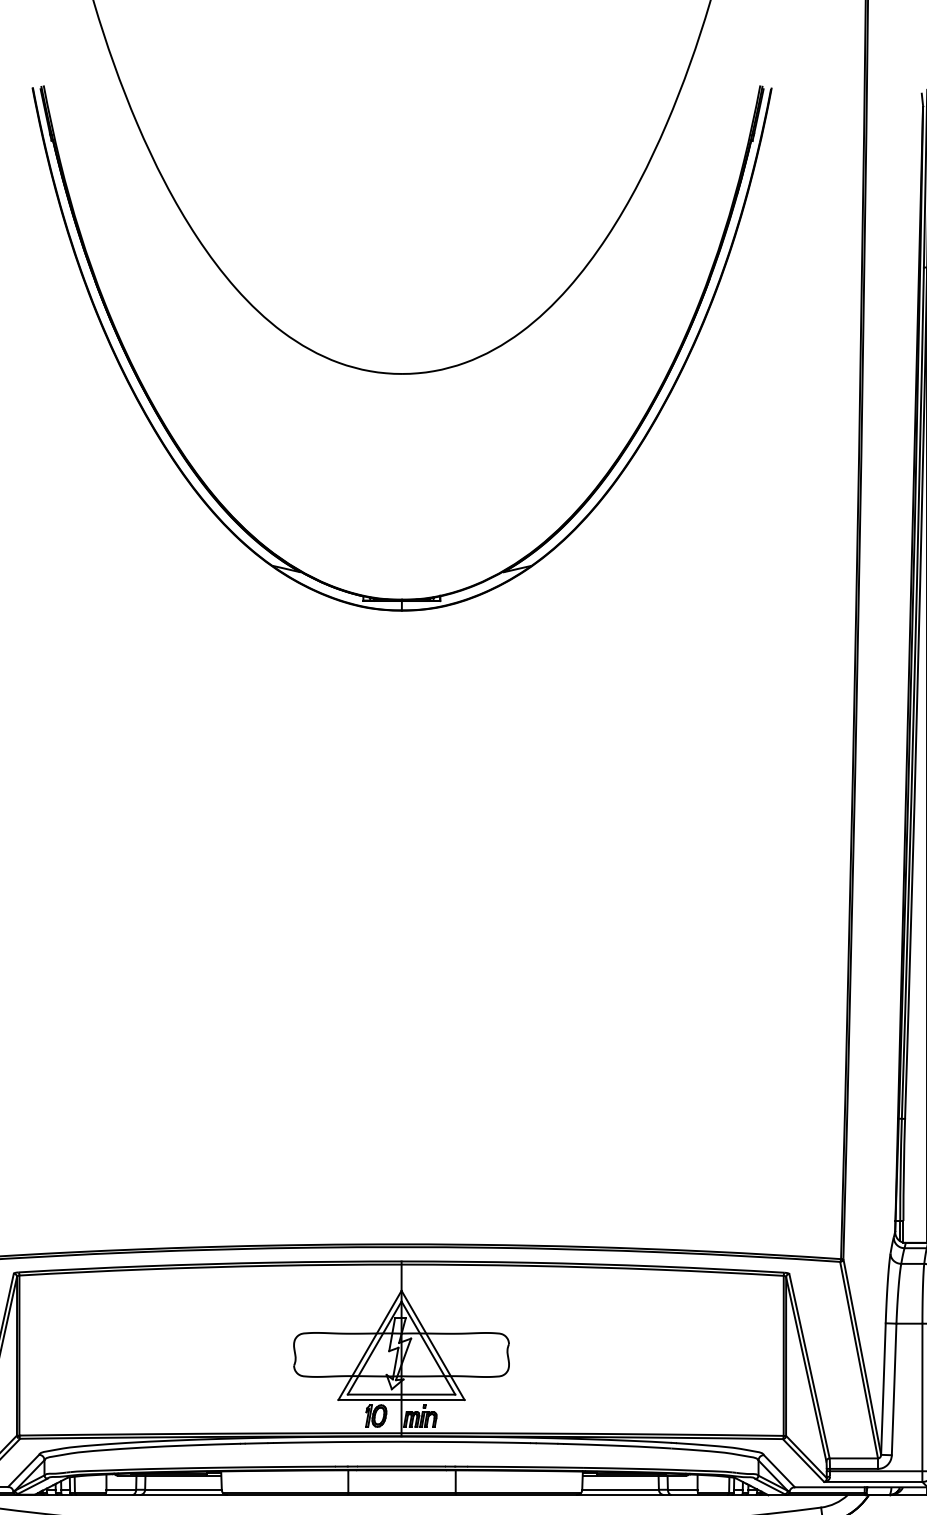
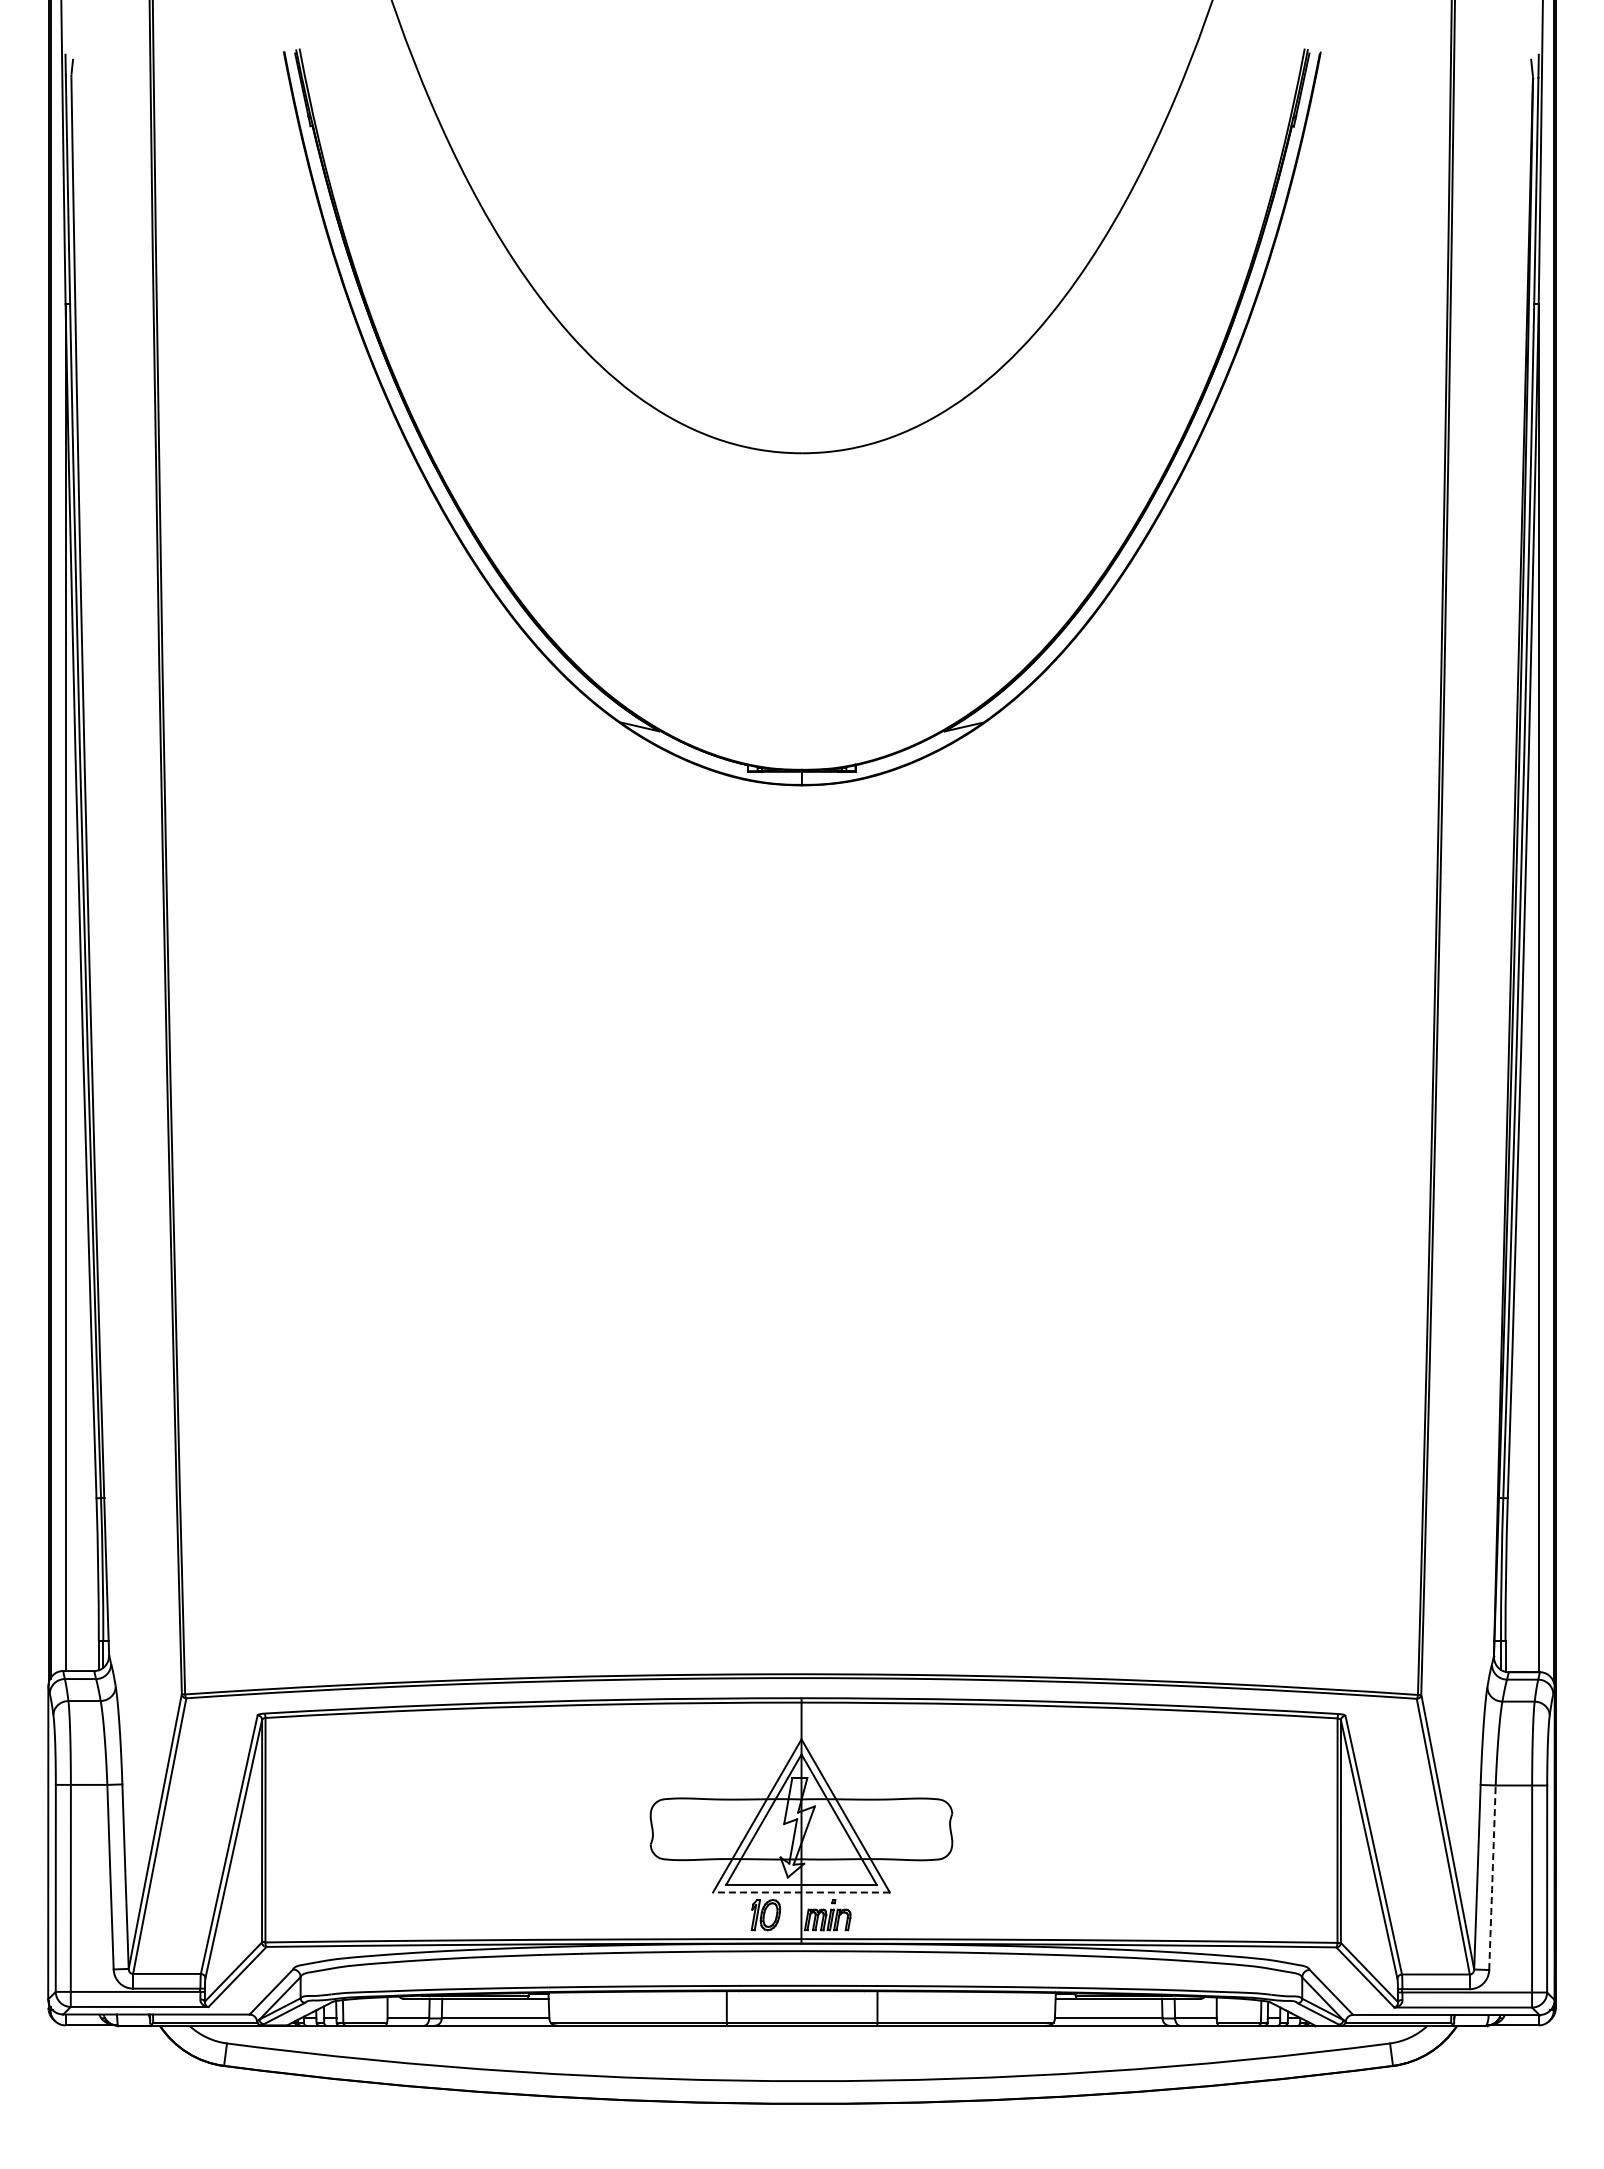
arc: (894, 1389) -> (1492, 1877), solid -> dashed
line: (400, 1399) -> (800, 1892), solid -> dashed

